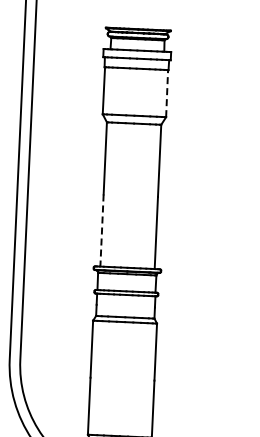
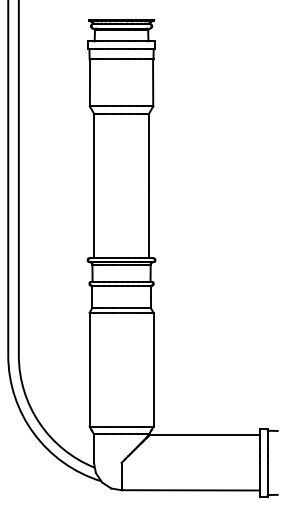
line: (167, 93) -> (153, 82), dashed -> solid
line: (102, 230) -> (94, 222), dashed -> solid

